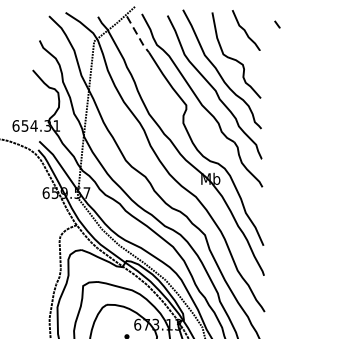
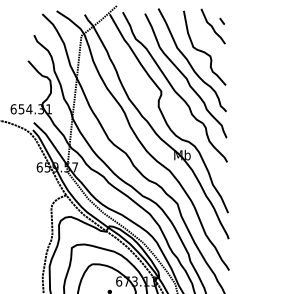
line: (276, 23) -> (221, 20), moved
line: (138, 36) -> (119, 31), dashed -> solid

